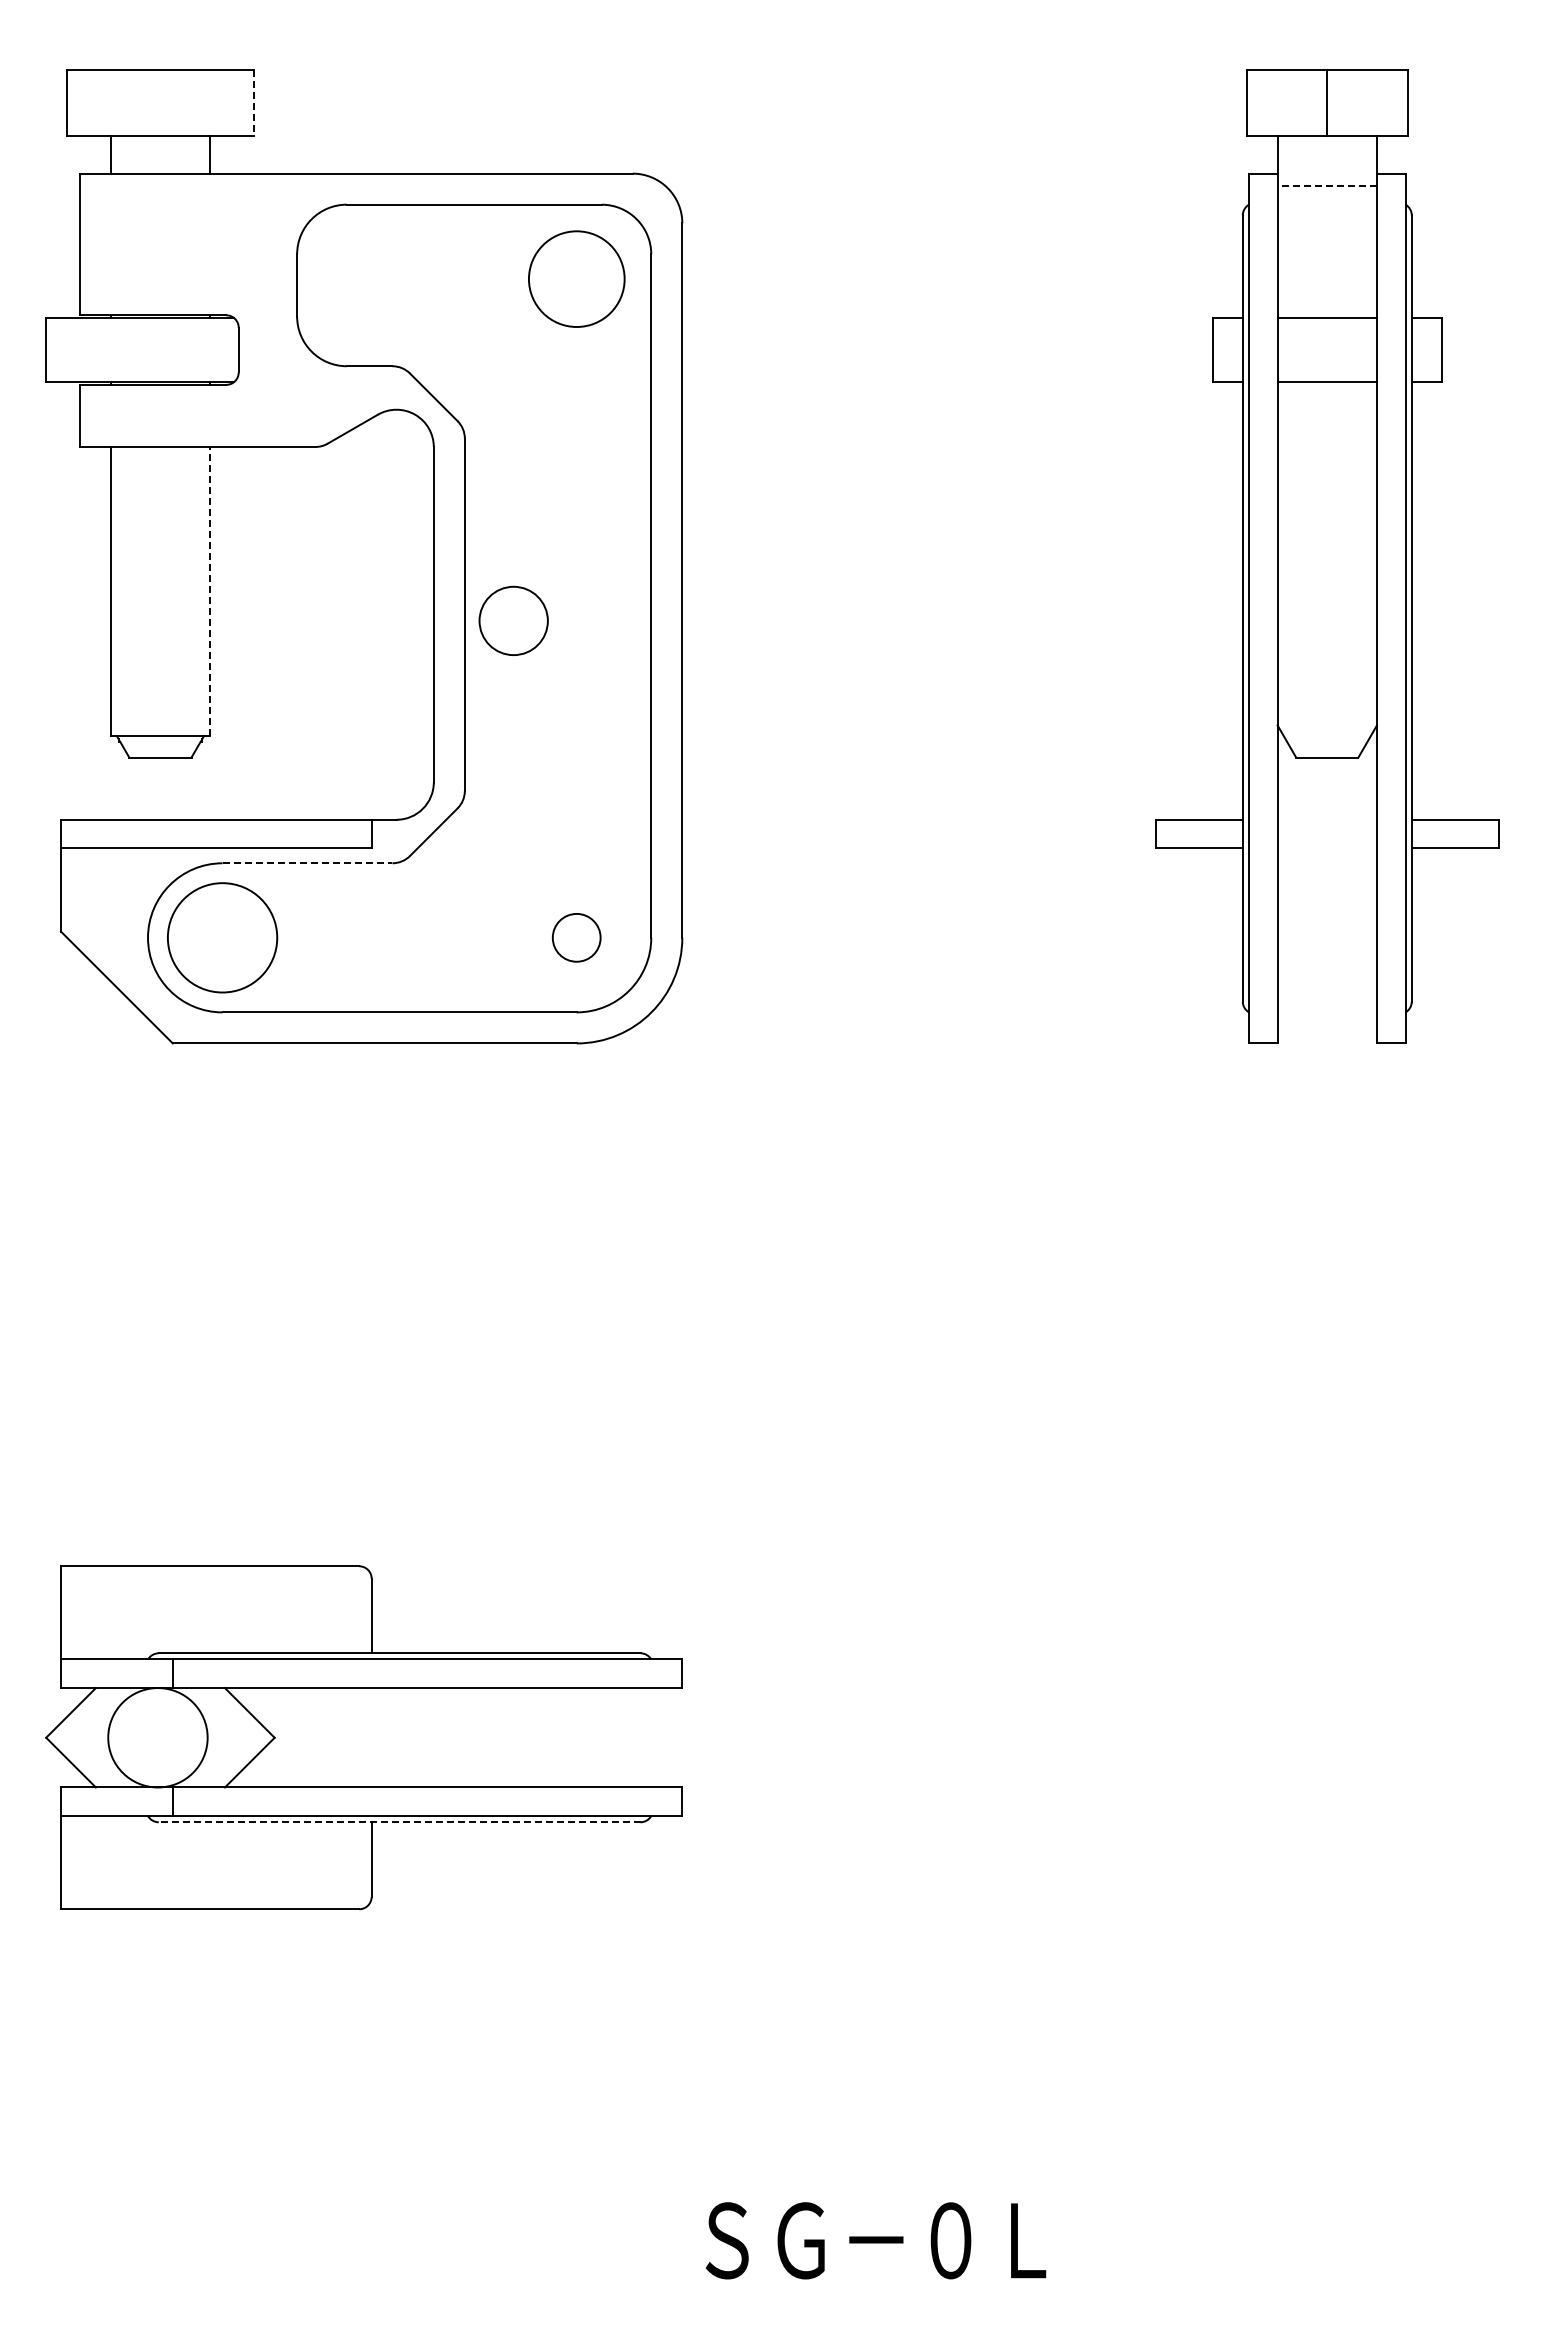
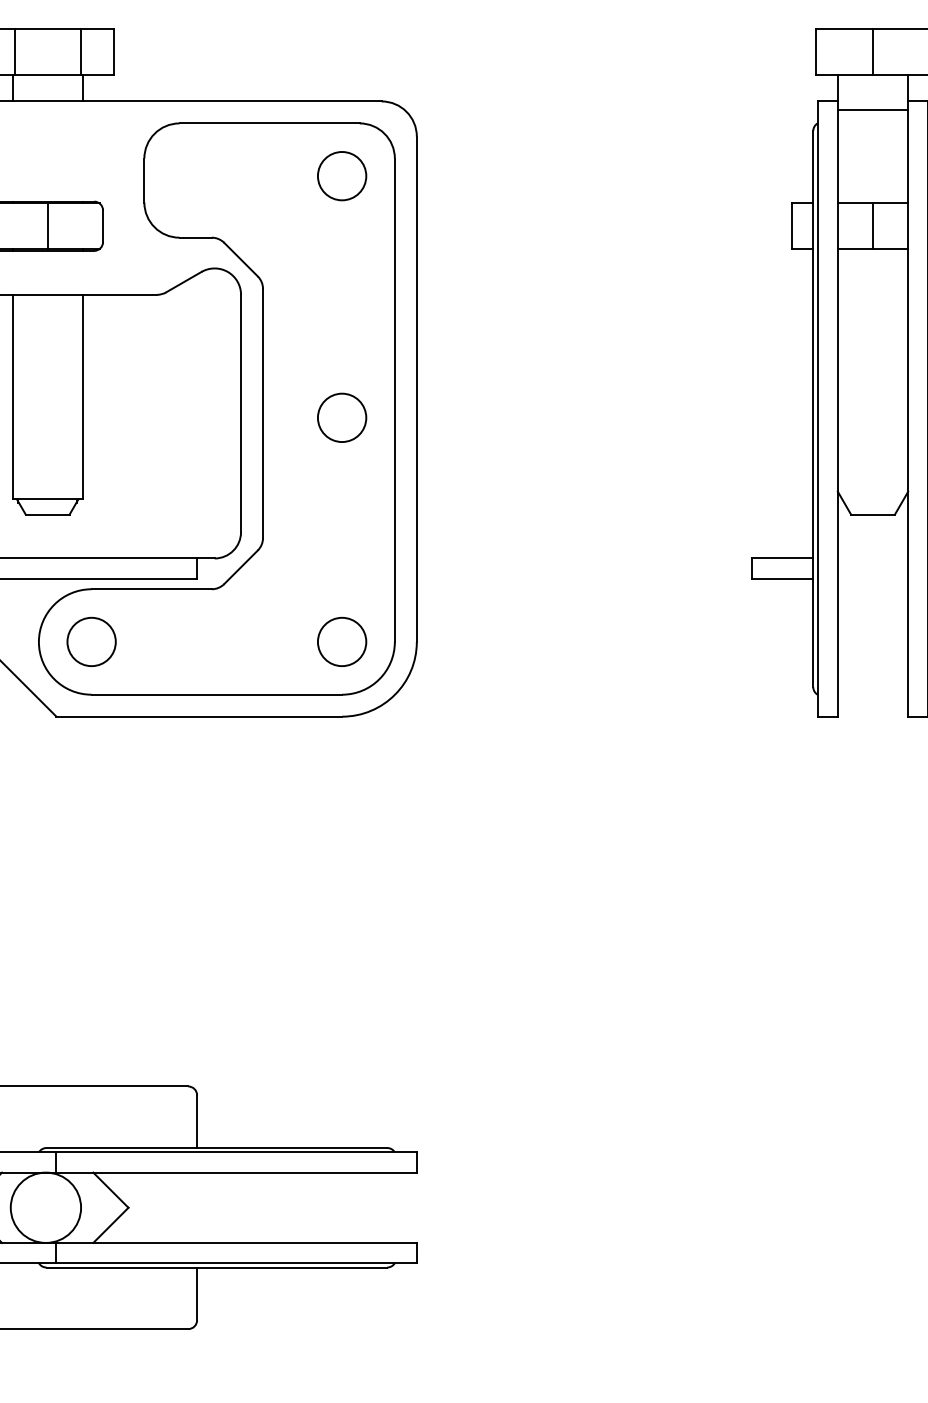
line: (113, 103) -> (14, 51), added
line: (207, 103) -> (80, 51), added
line: (253, 103) -> (113, 51), dashed -> solid
line: (1327, 186) -> (873, 110), dashed -> solid
circle: (576, 279) -> (341, 176), size x0.71
line: (160, 349) -> (47, 225), added
line: (1327, 349) -> (873, 225), added
line: (210, 591) -> (83, 397), dashed -> solid
circle: (513, 620) -> (341, 417), moved
line: (307, 863) -> (151, 589), dashed -> solid
circle: (222, 937) -> (91, 641), size x0.62
circle: (576, 937) -> (341, 641), size x1.43
line: (399, 1822) -> (216, 1267), dashed -> solid

